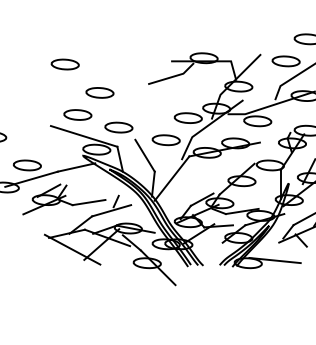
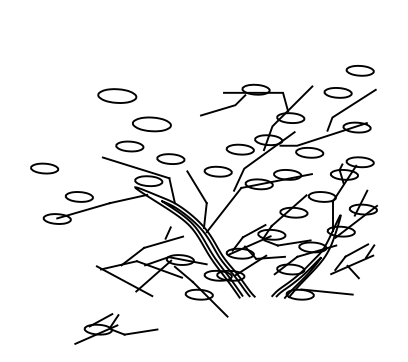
part: (64, 64) -> (116, 95), size x1.4
part: (99, 93) -> (151, 124), size x1.4
part: (64, 199) -> (116, 328), moved

